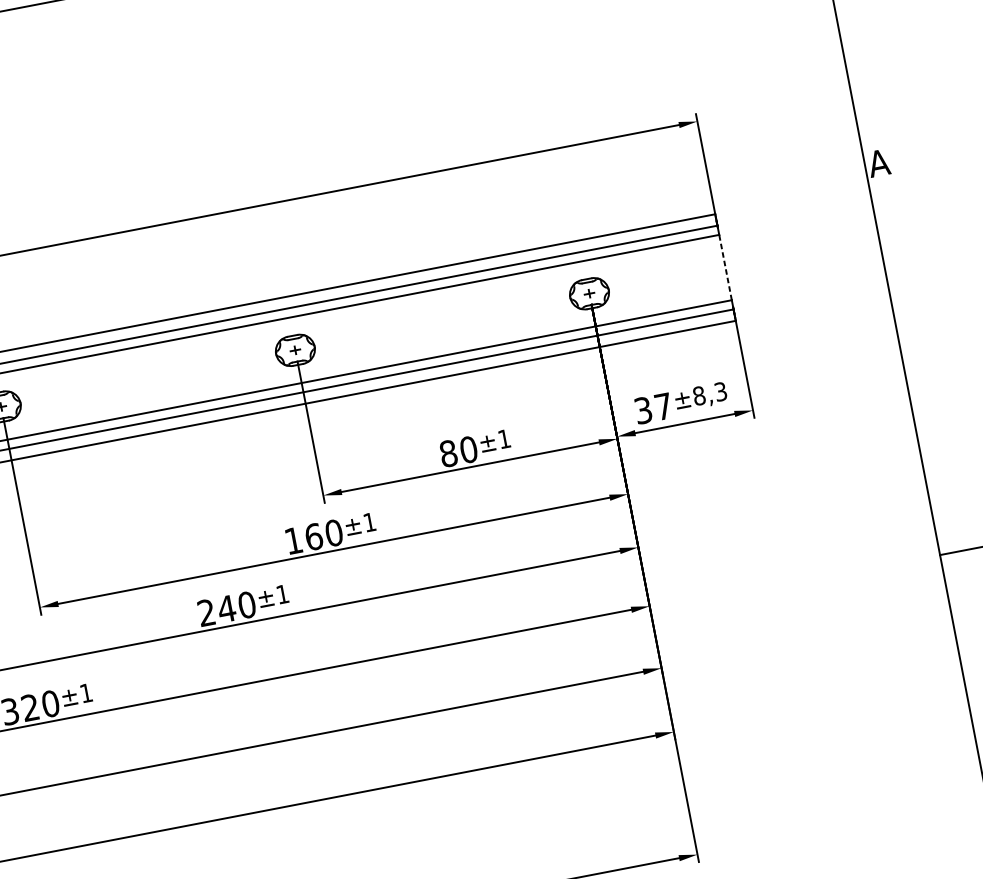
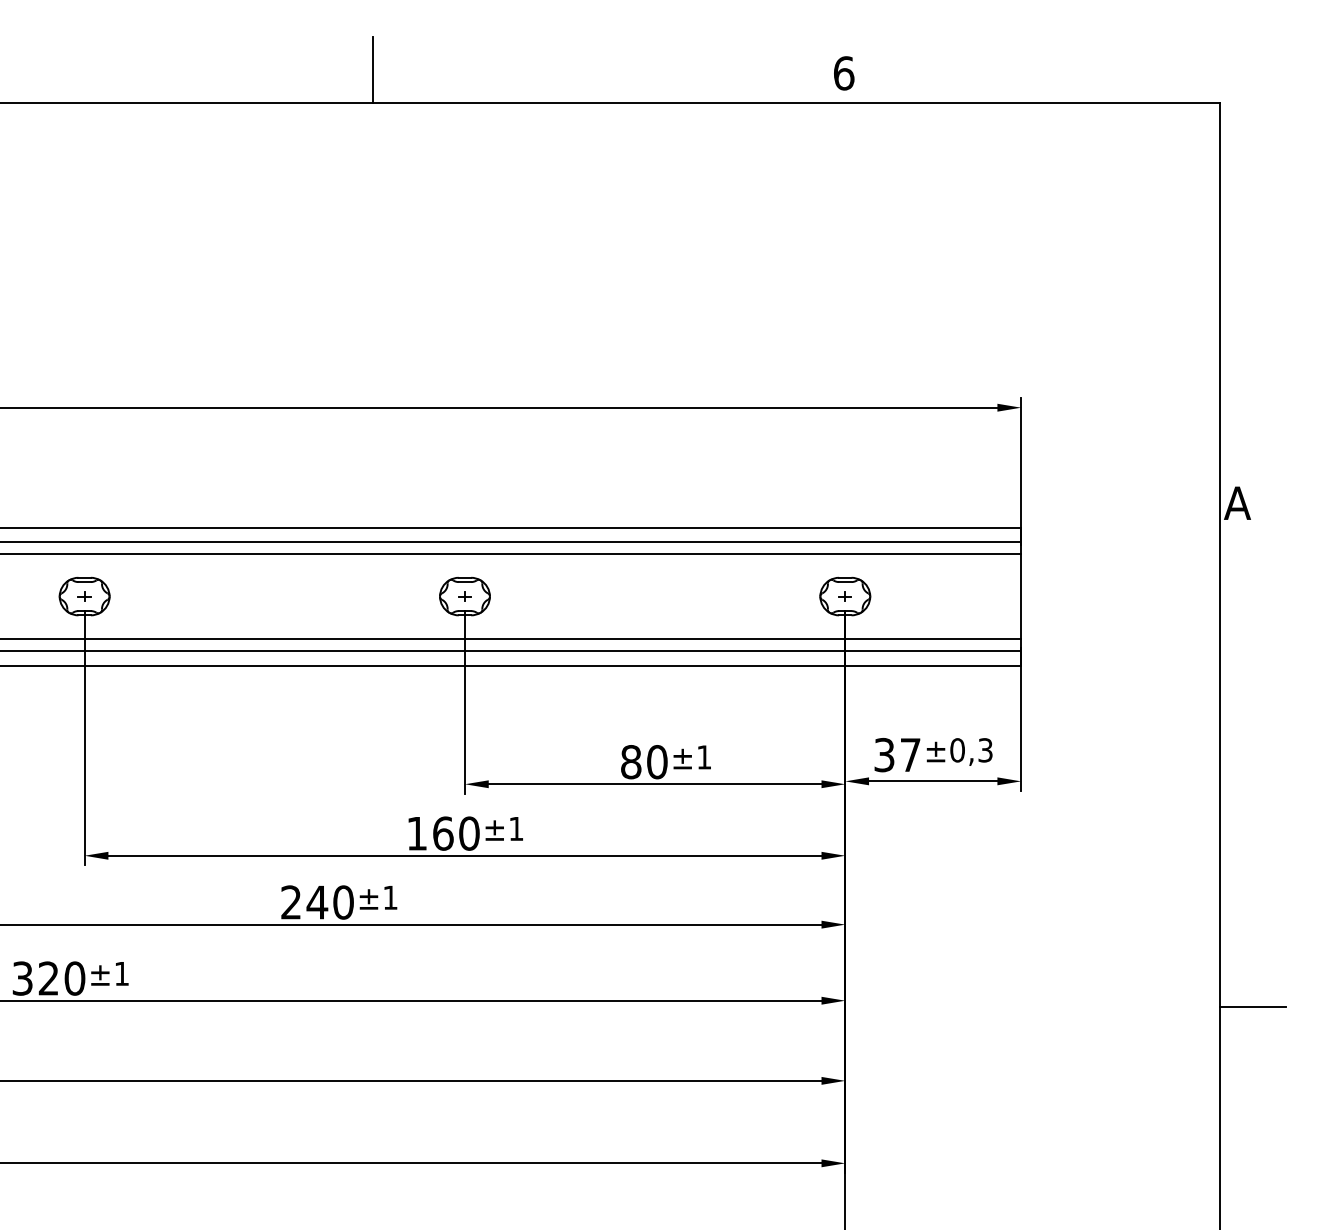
line: (725, 267) -> (1021, 596), dashed -> solid
text: (699, 396) -> (957, 750), ±8,3 -> ±0,3

